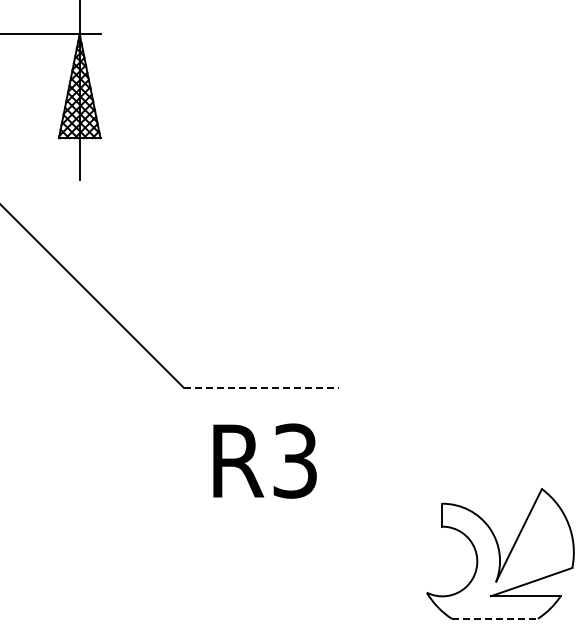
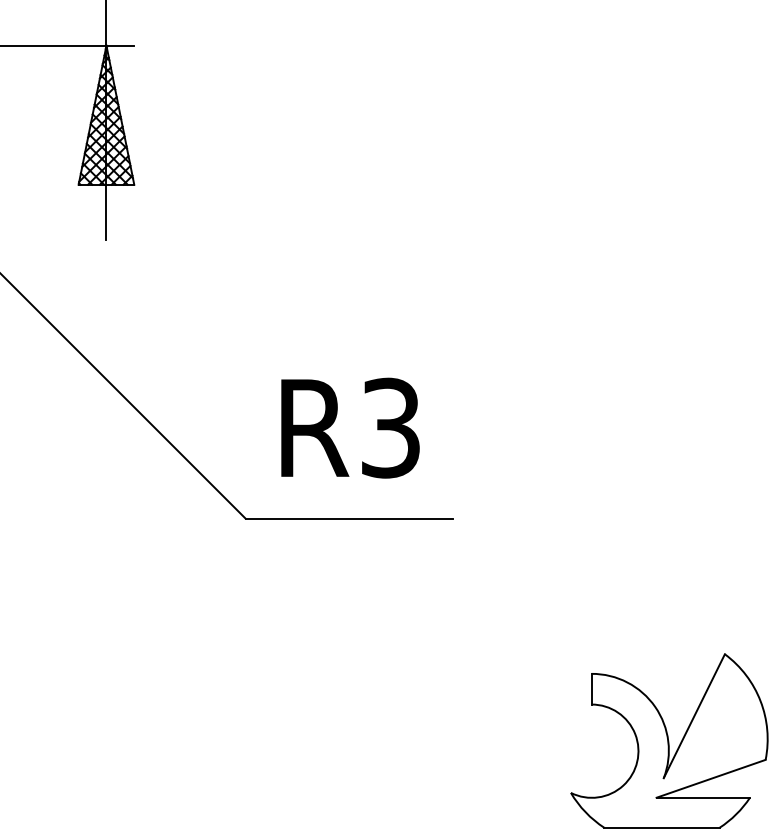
line: (261, 387) -> (349, 518), dashed -> solid
text: (264, 460) -> (349, 427), moved
line: (495, 618) -> (662, 827), dashed -> solid

